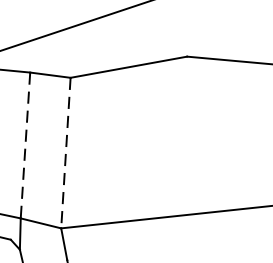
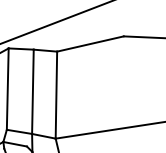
line: (24, 146) -> (32, 92), dashed -> solid
line: (66, 153) -> (56, 95), dashed -> solid

